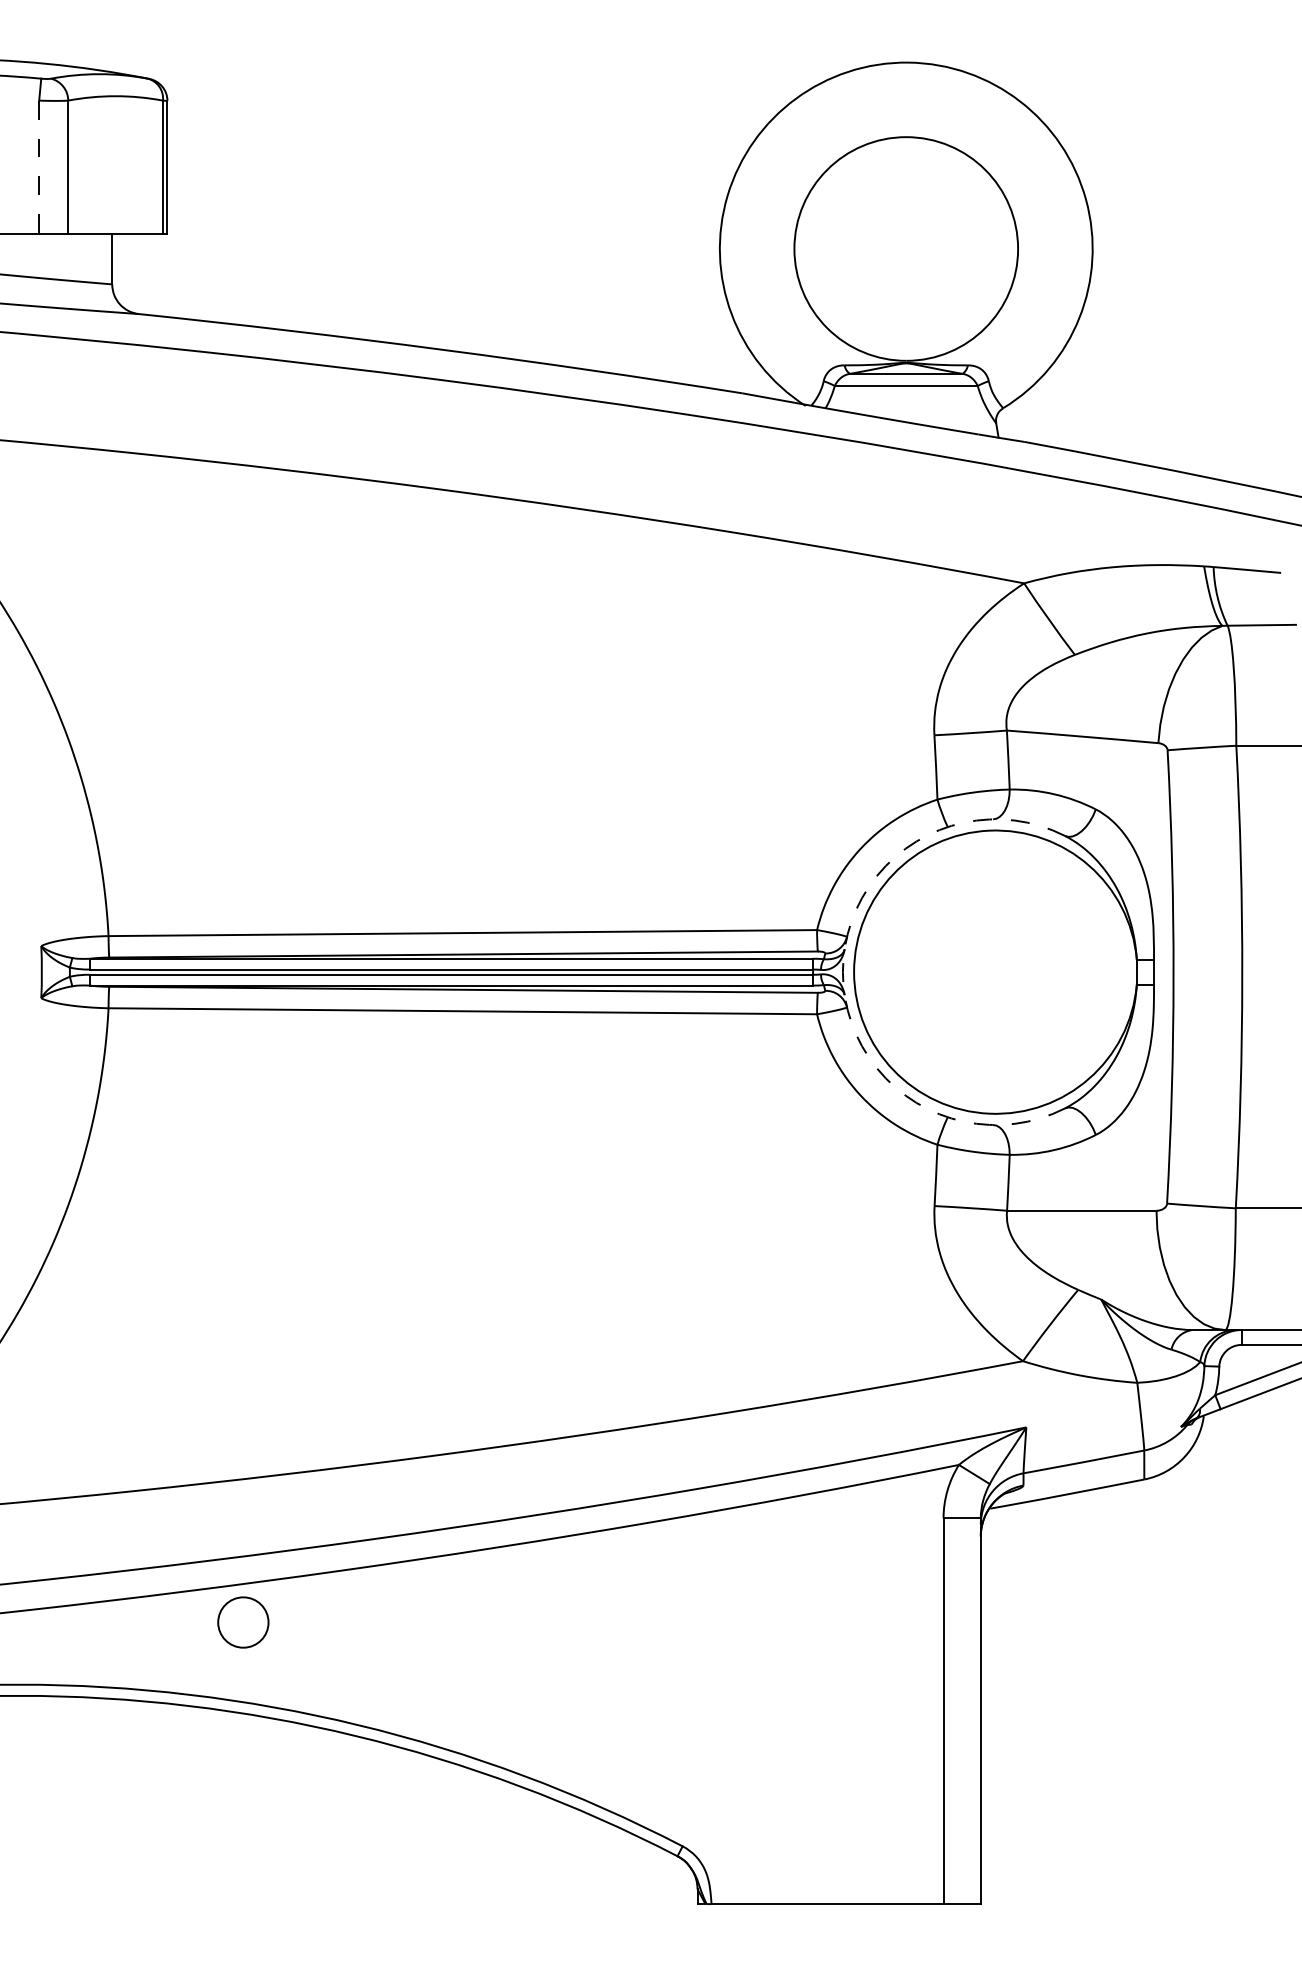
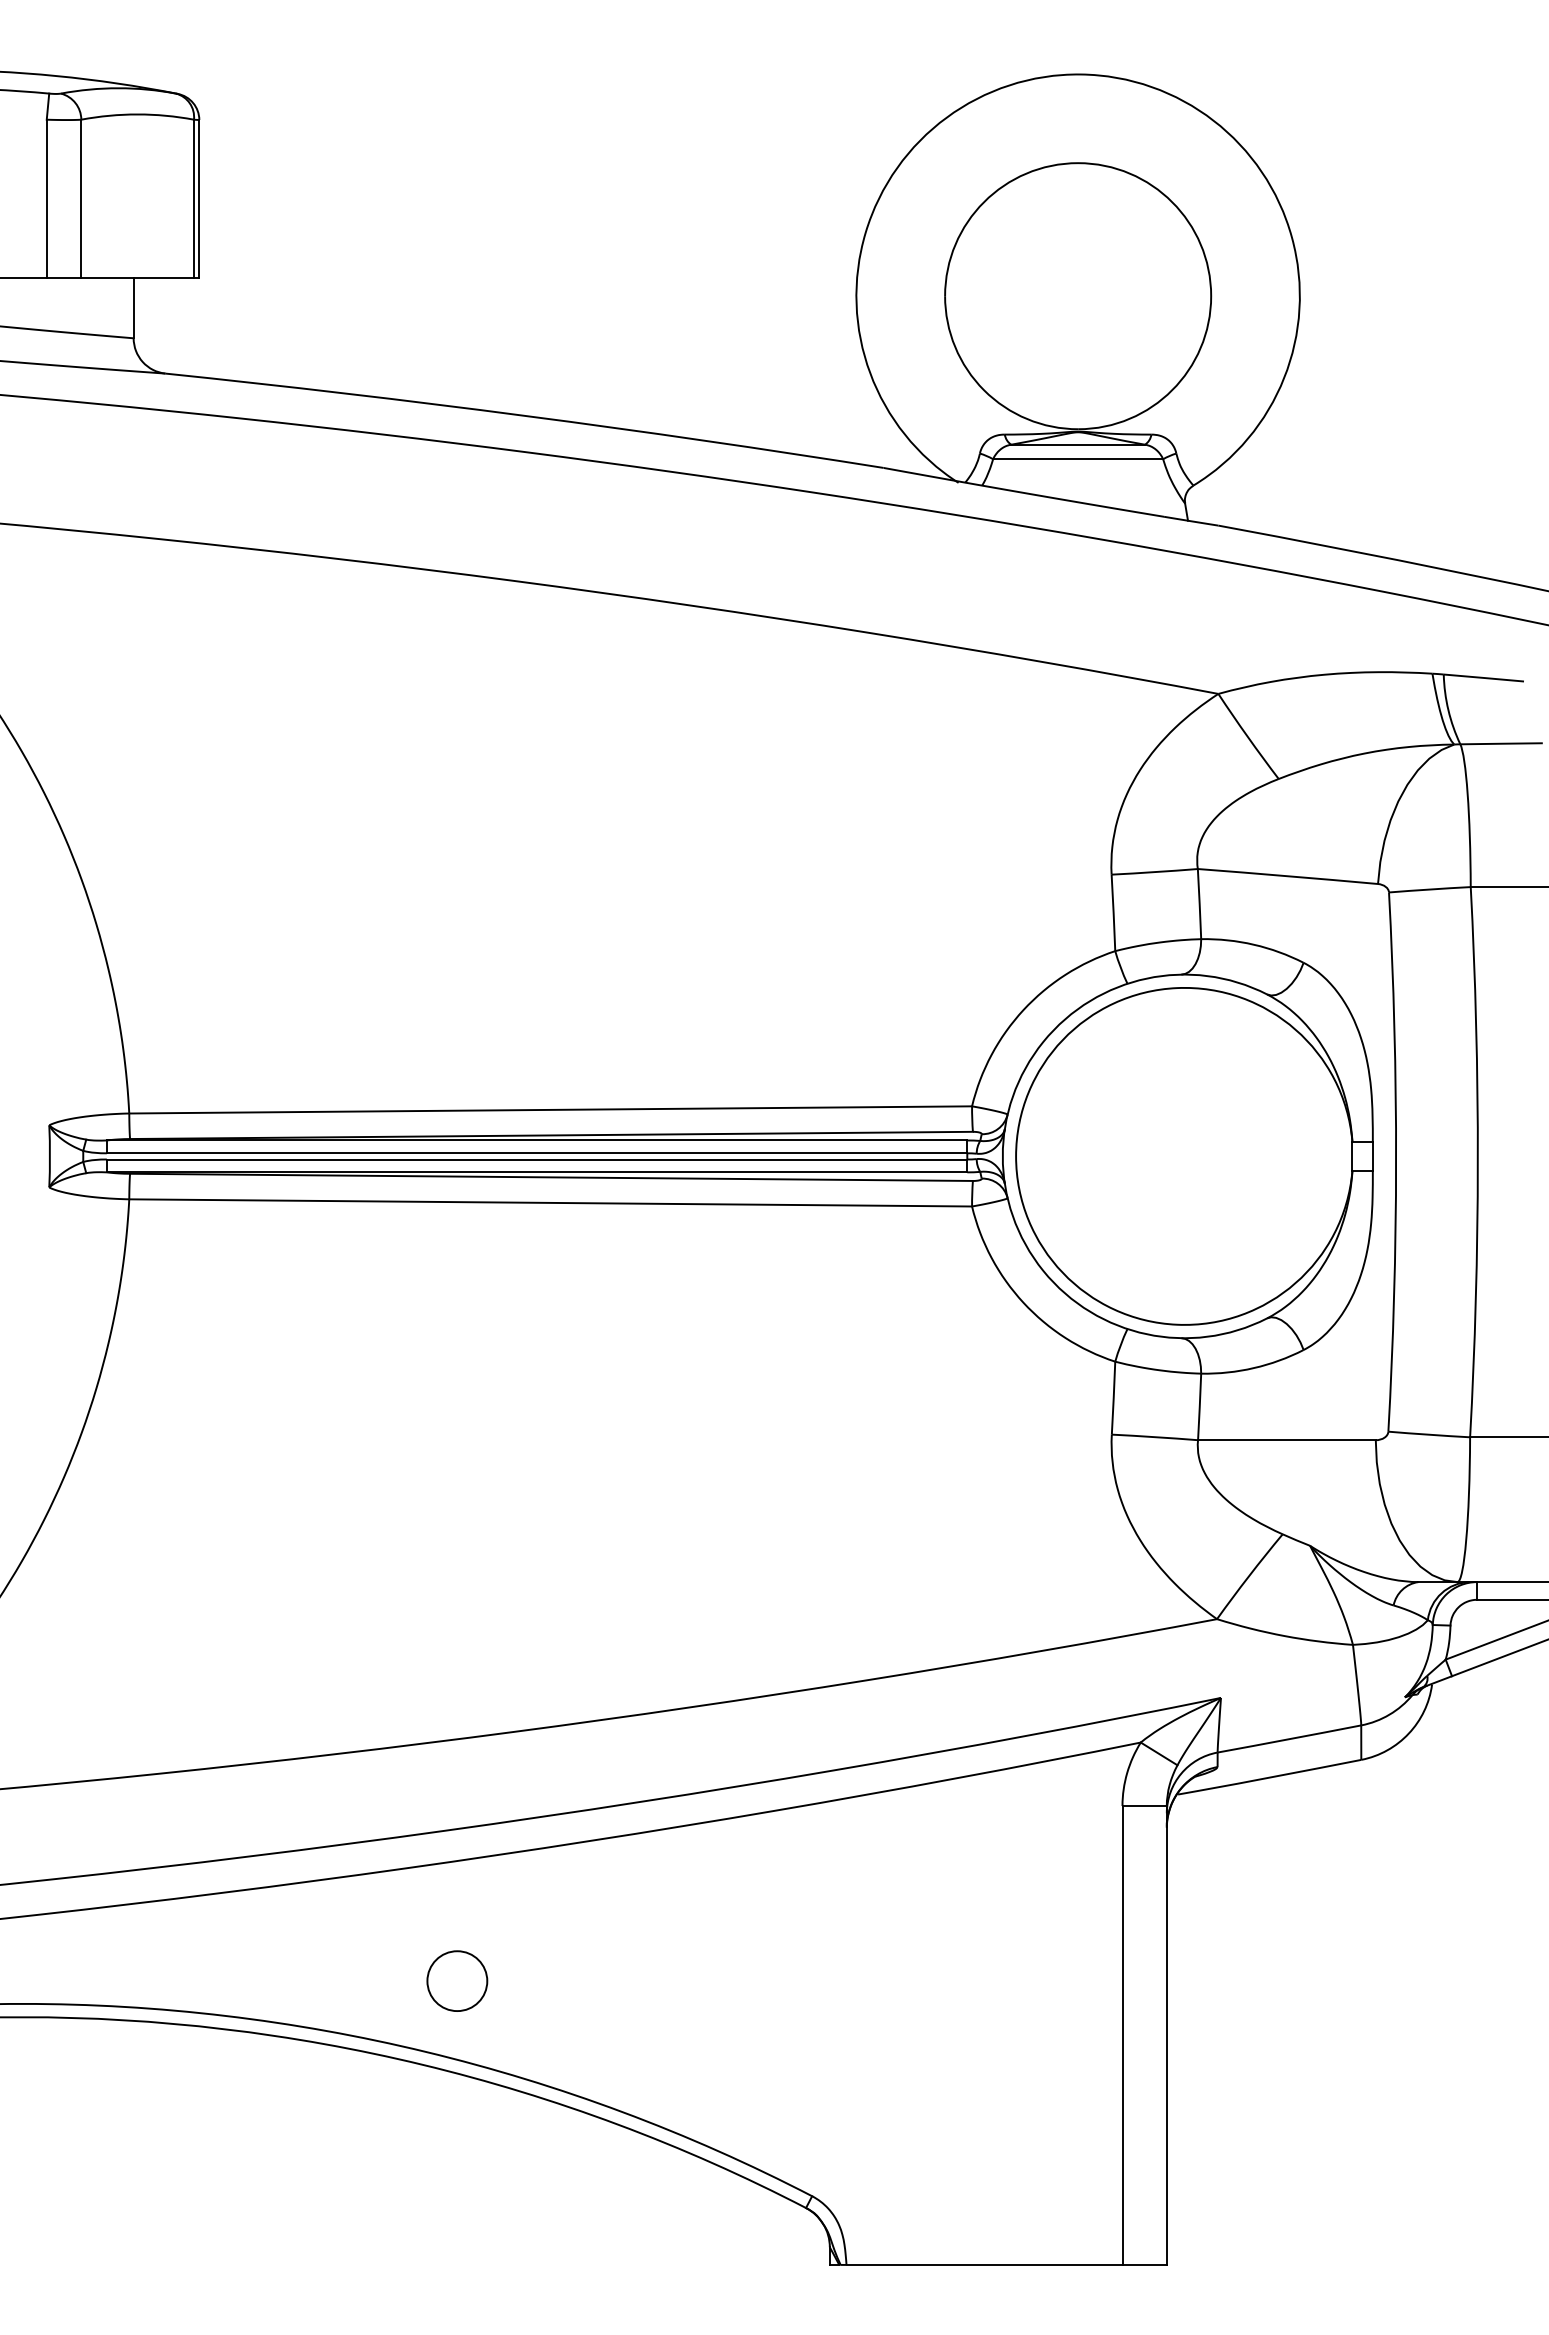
line: (39, 167) -> (47, 199), dashed -> solid
arc: (842, 972) -> (1002, 1156), dashed -> solid
circle: (243, 1622) -> (457, 1981), moved

